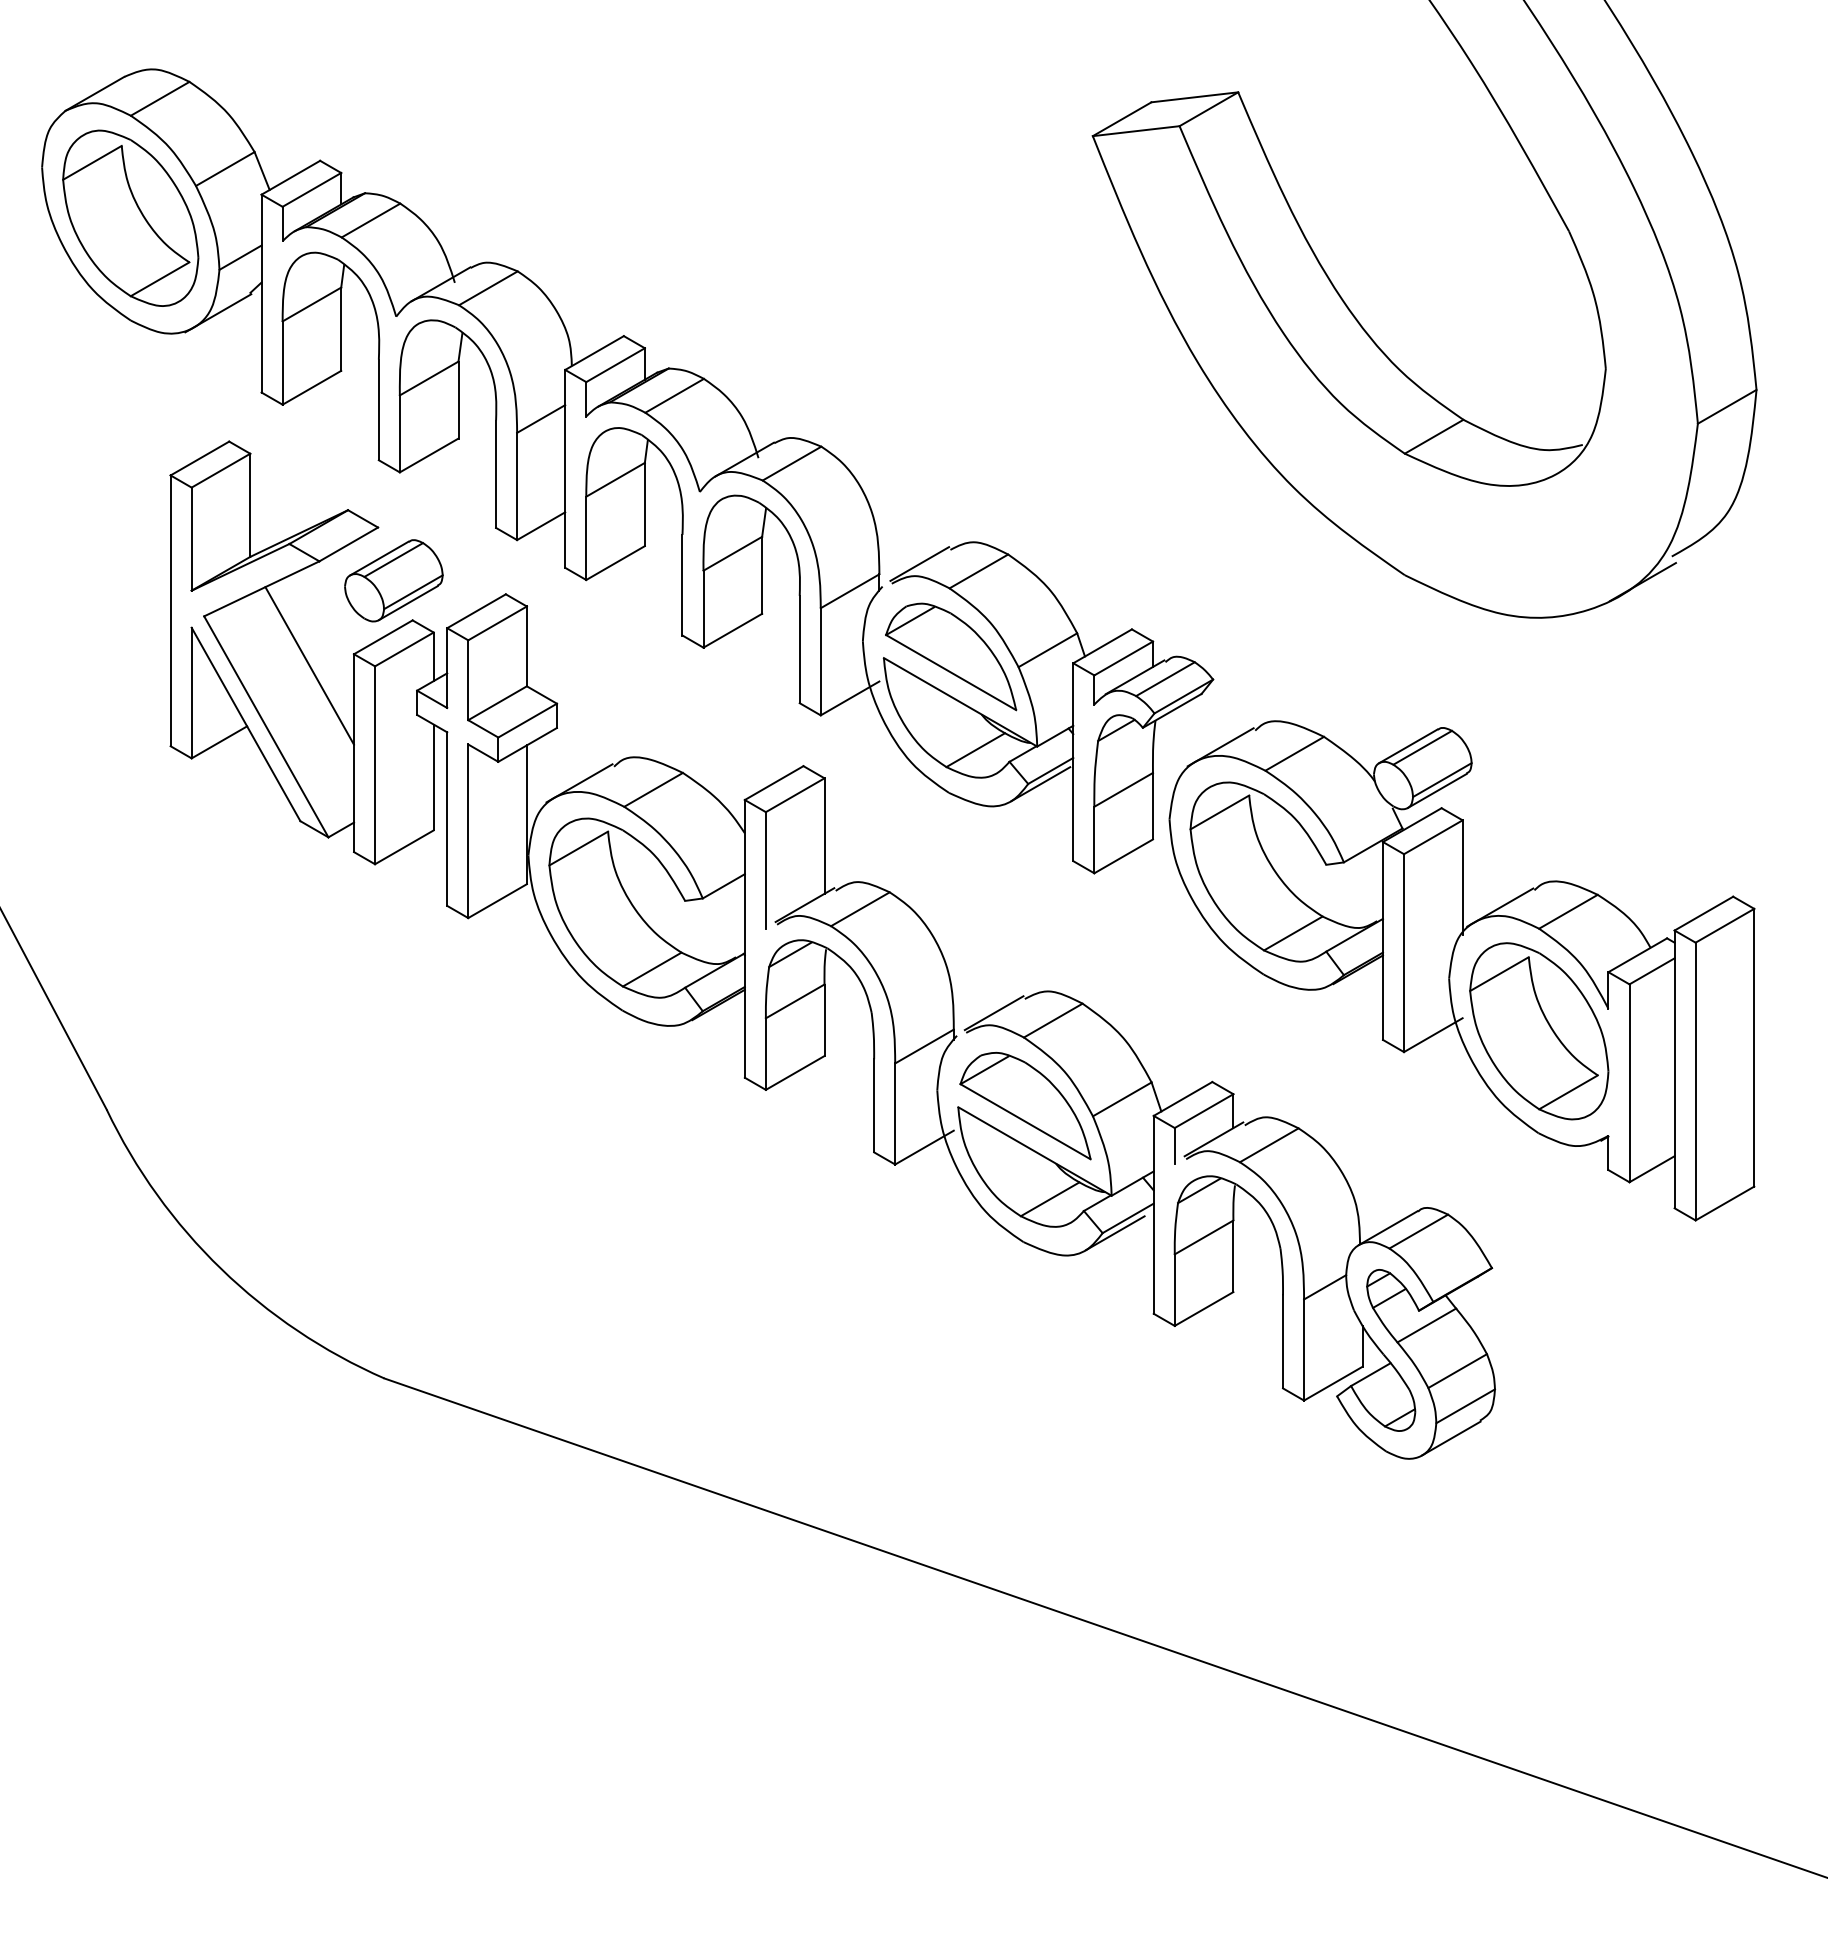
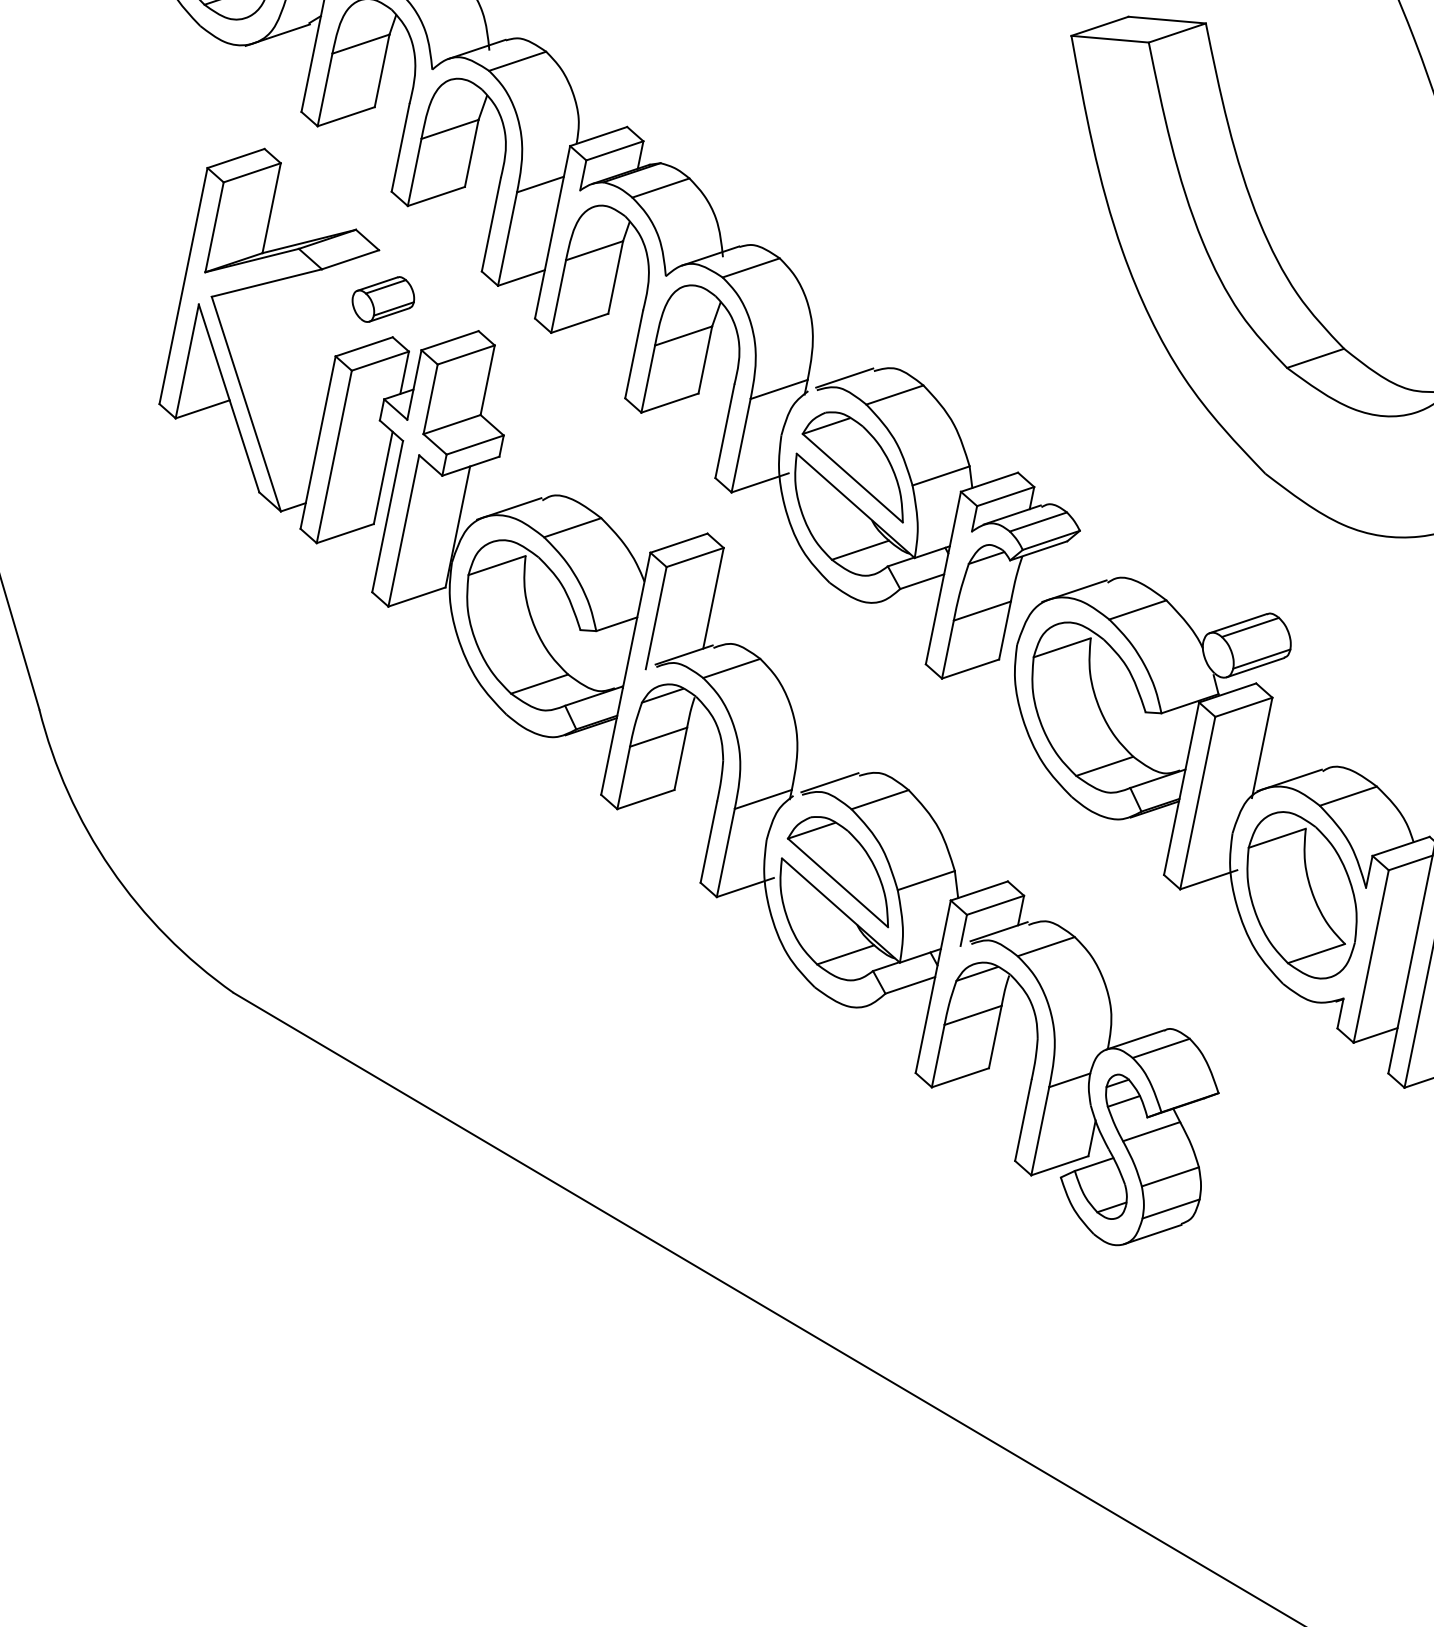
part: (393, 580) -> (383, 299), size x0.7
line: (309, 665) -> (294, 358), removed
line: (1040, 784) -> (910, 591), removed
line: (1115, 1233) -> (896, 996), removed

